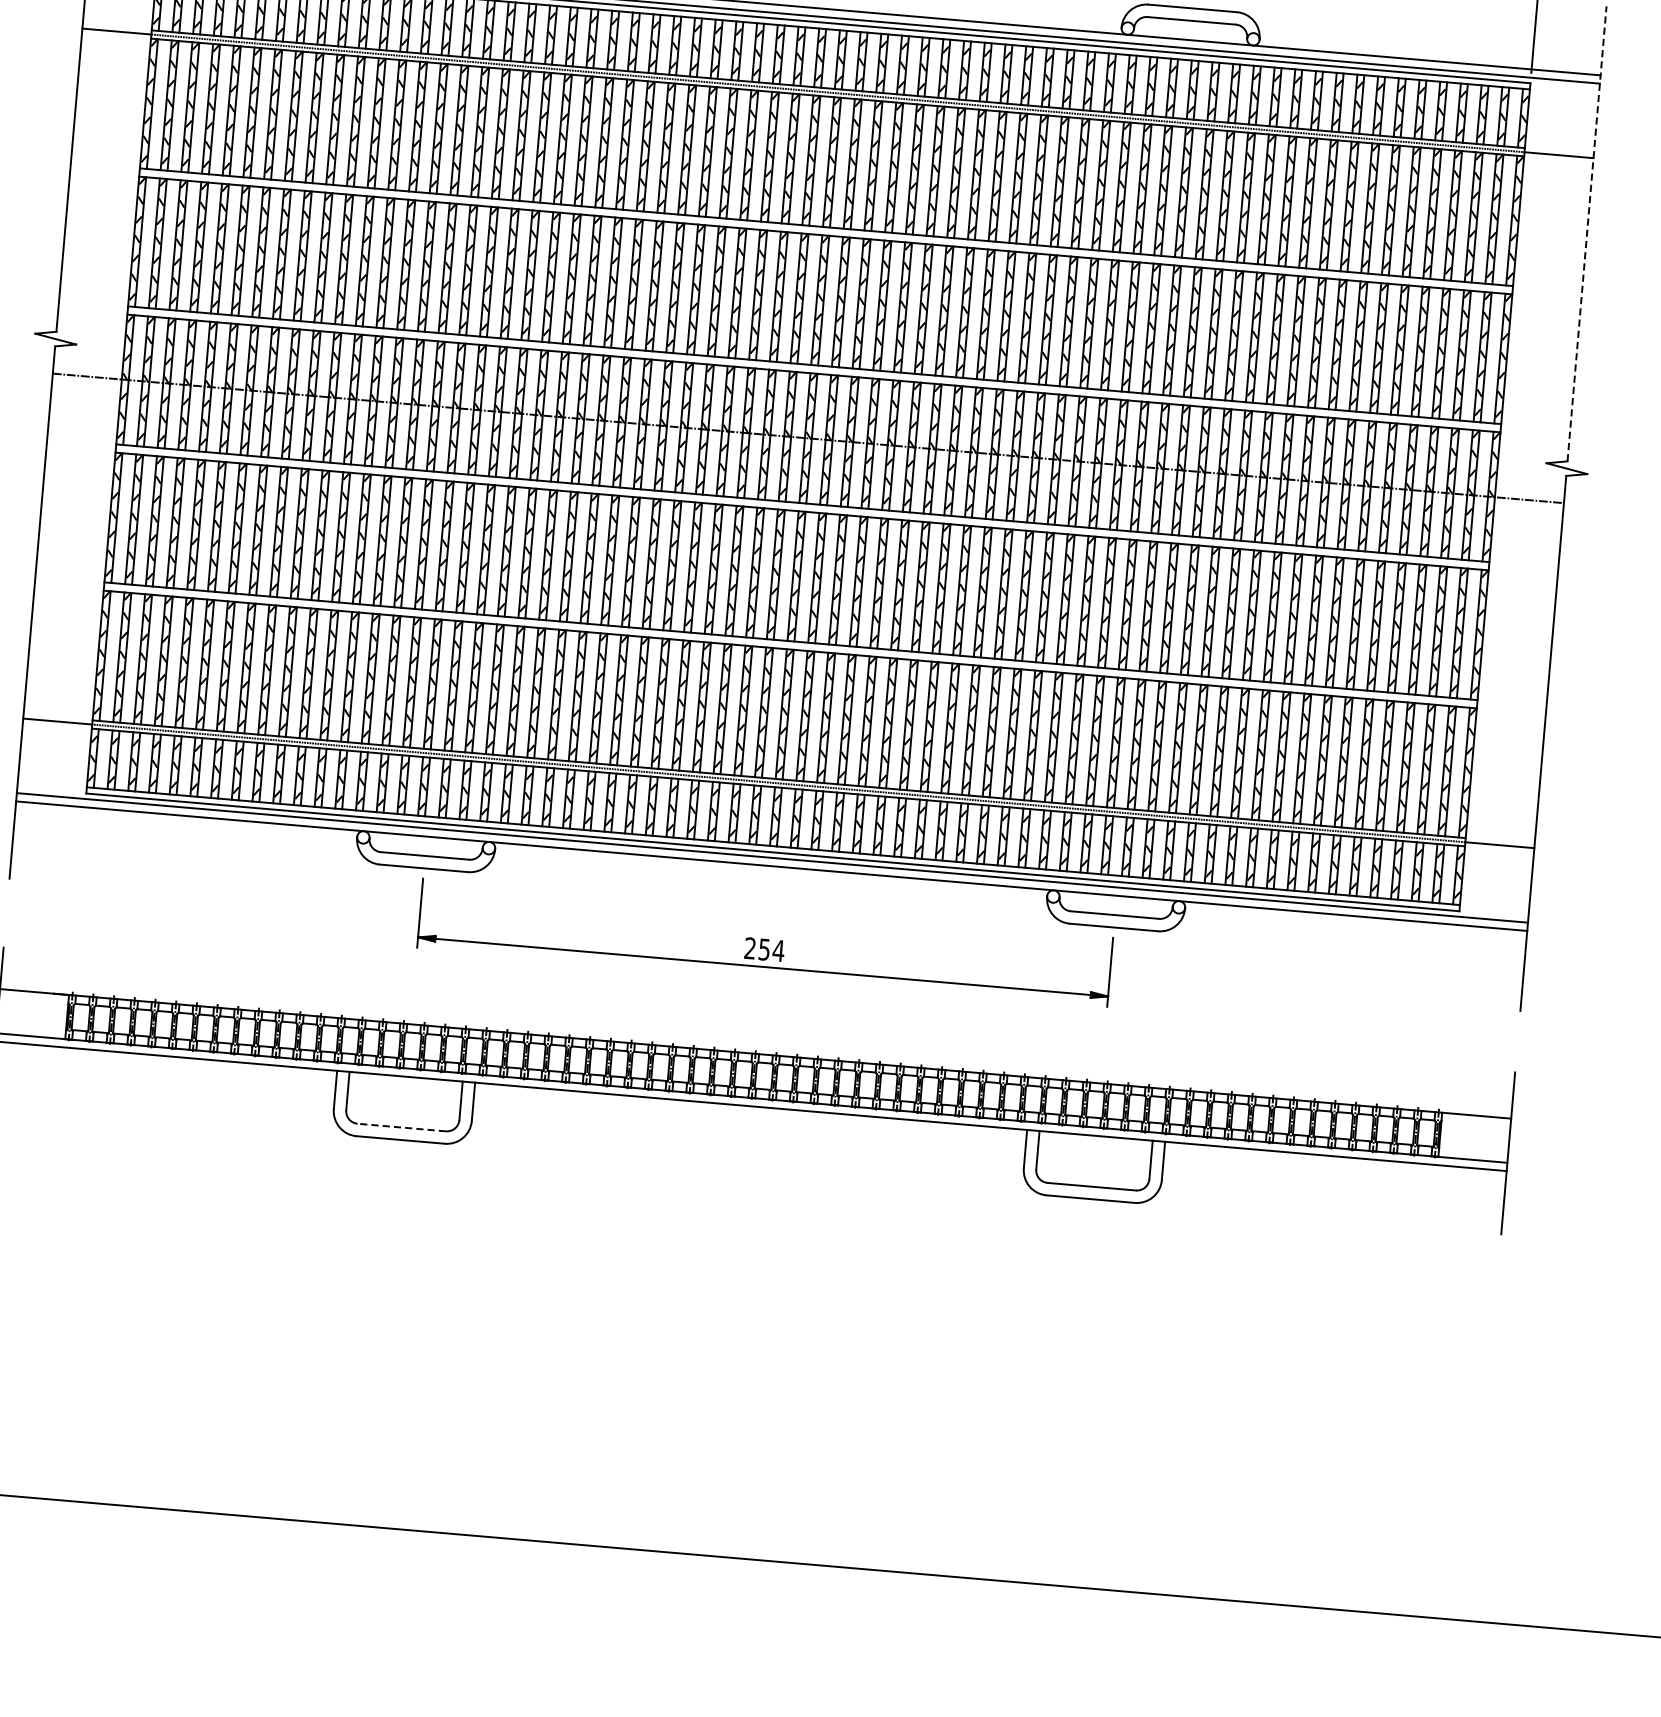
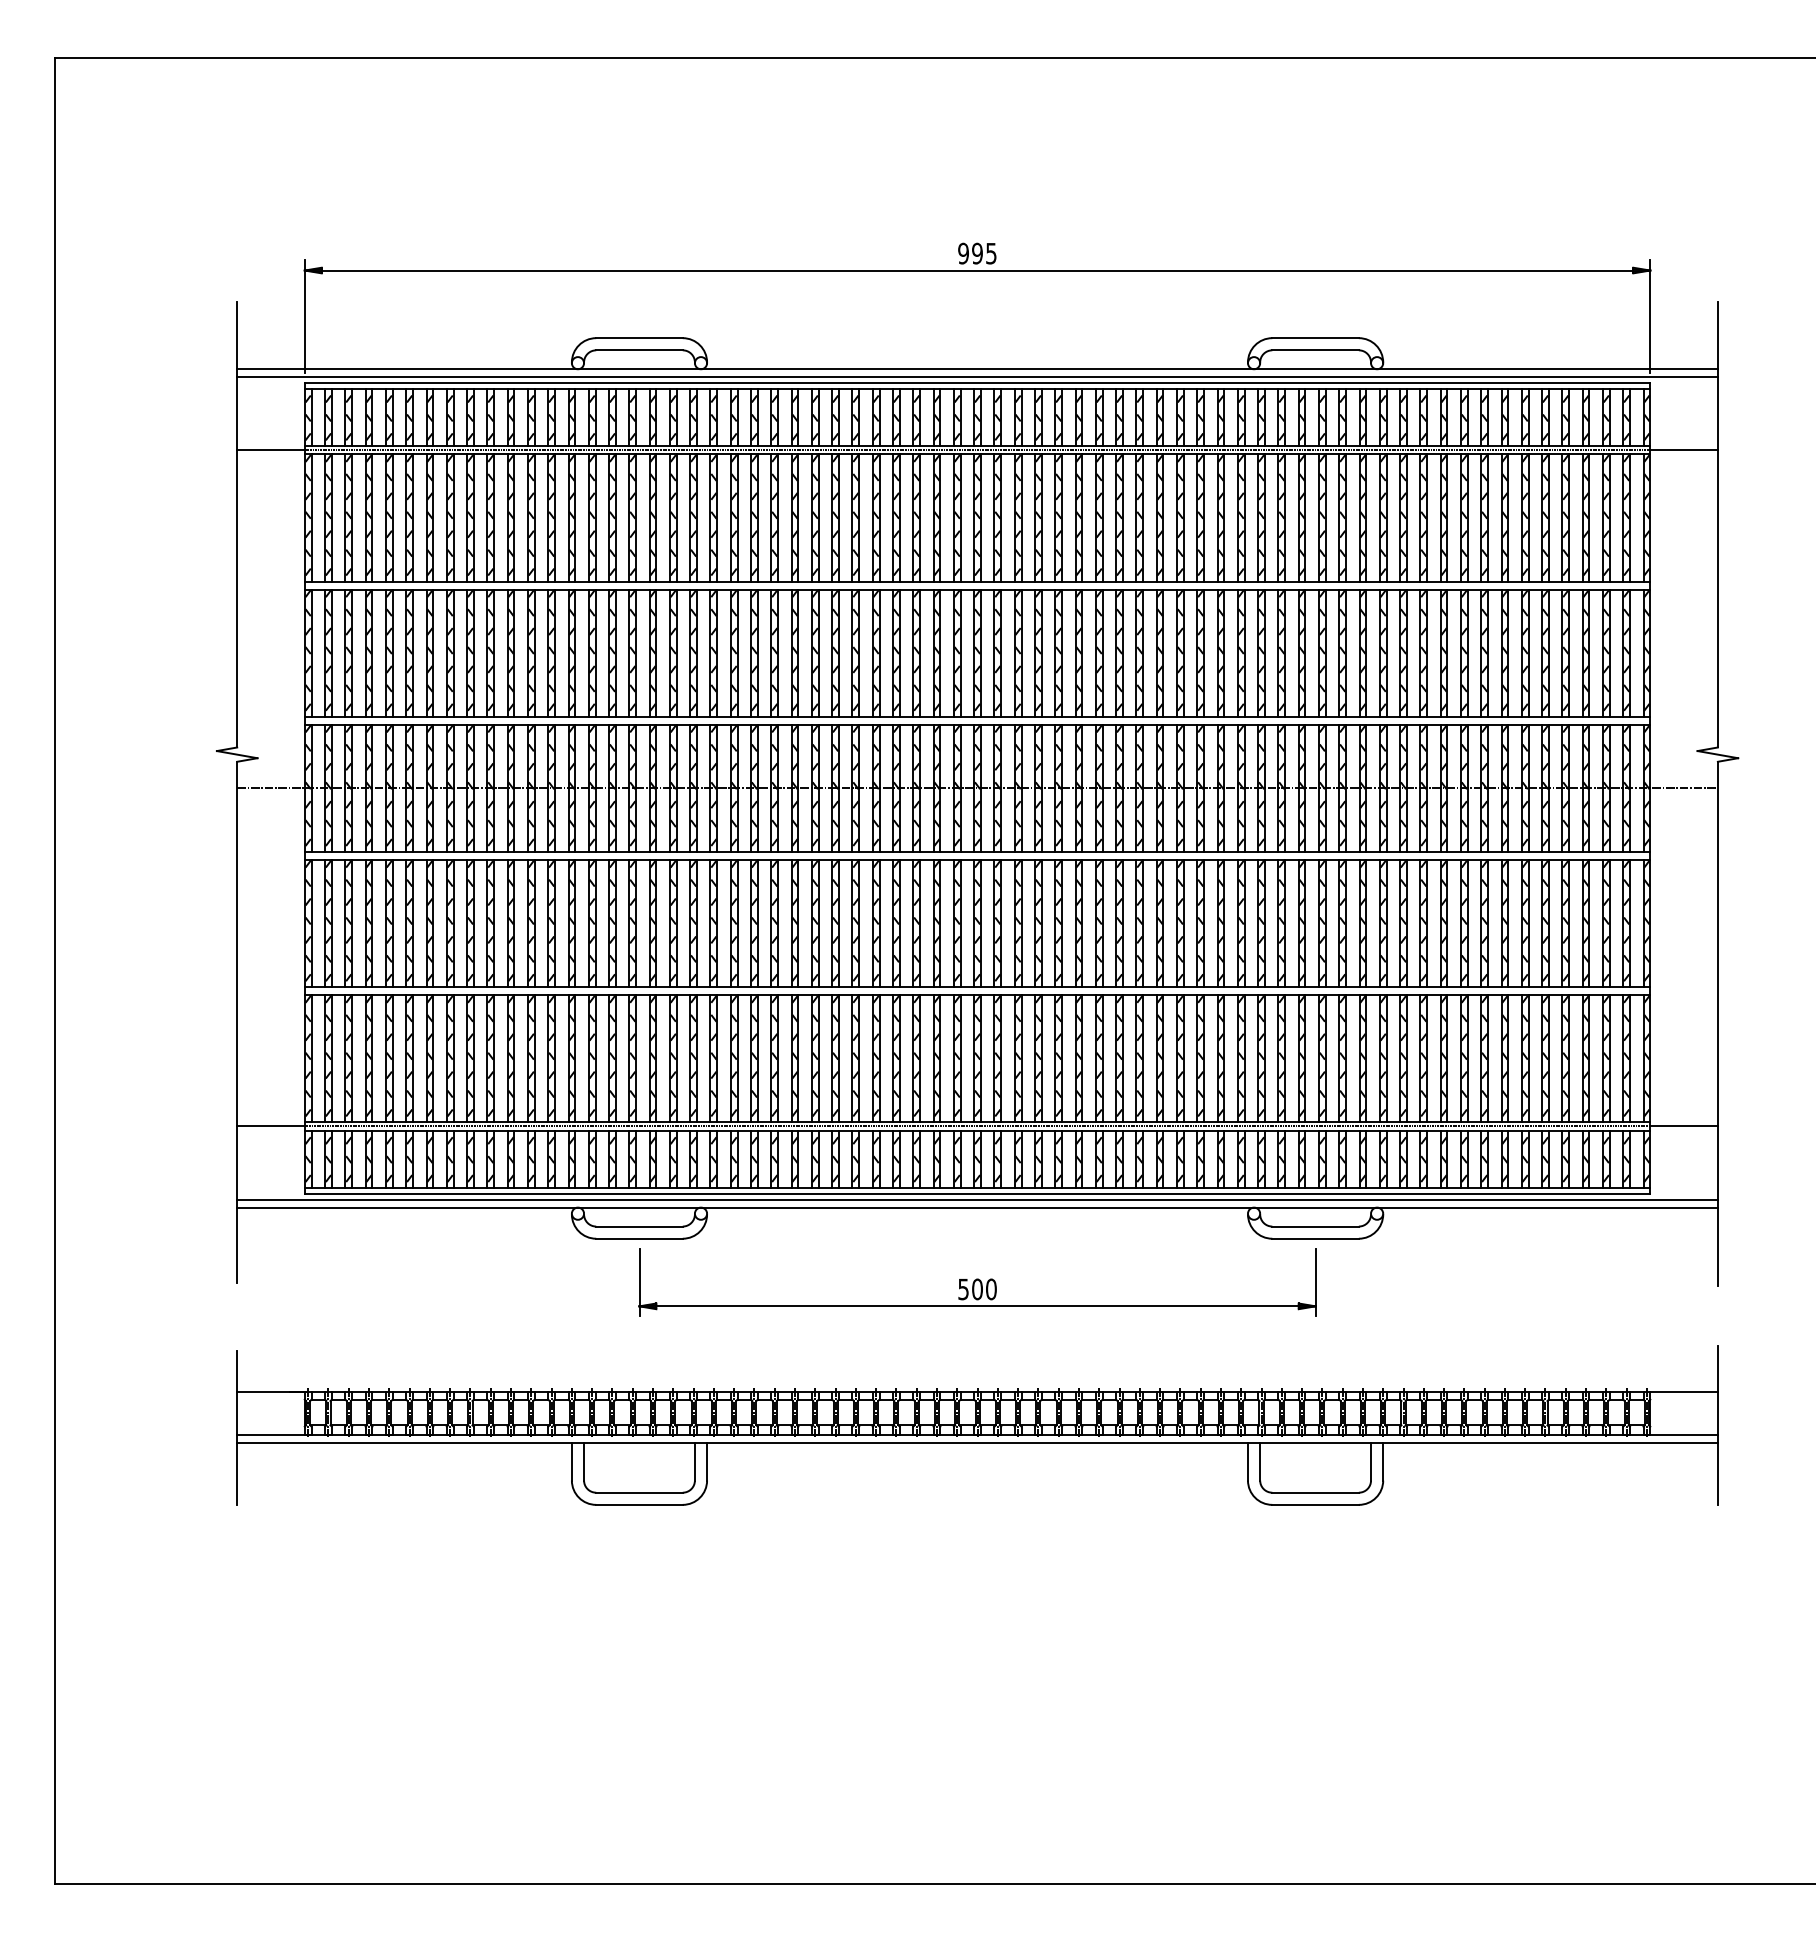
line: (1586, 233) -> (1717, 524), dashed -> solid
text: (764, 949) -> (977, 1289), 254 -> 500
line: (401, 1127) -> (639, 1492), dashed -> solid

